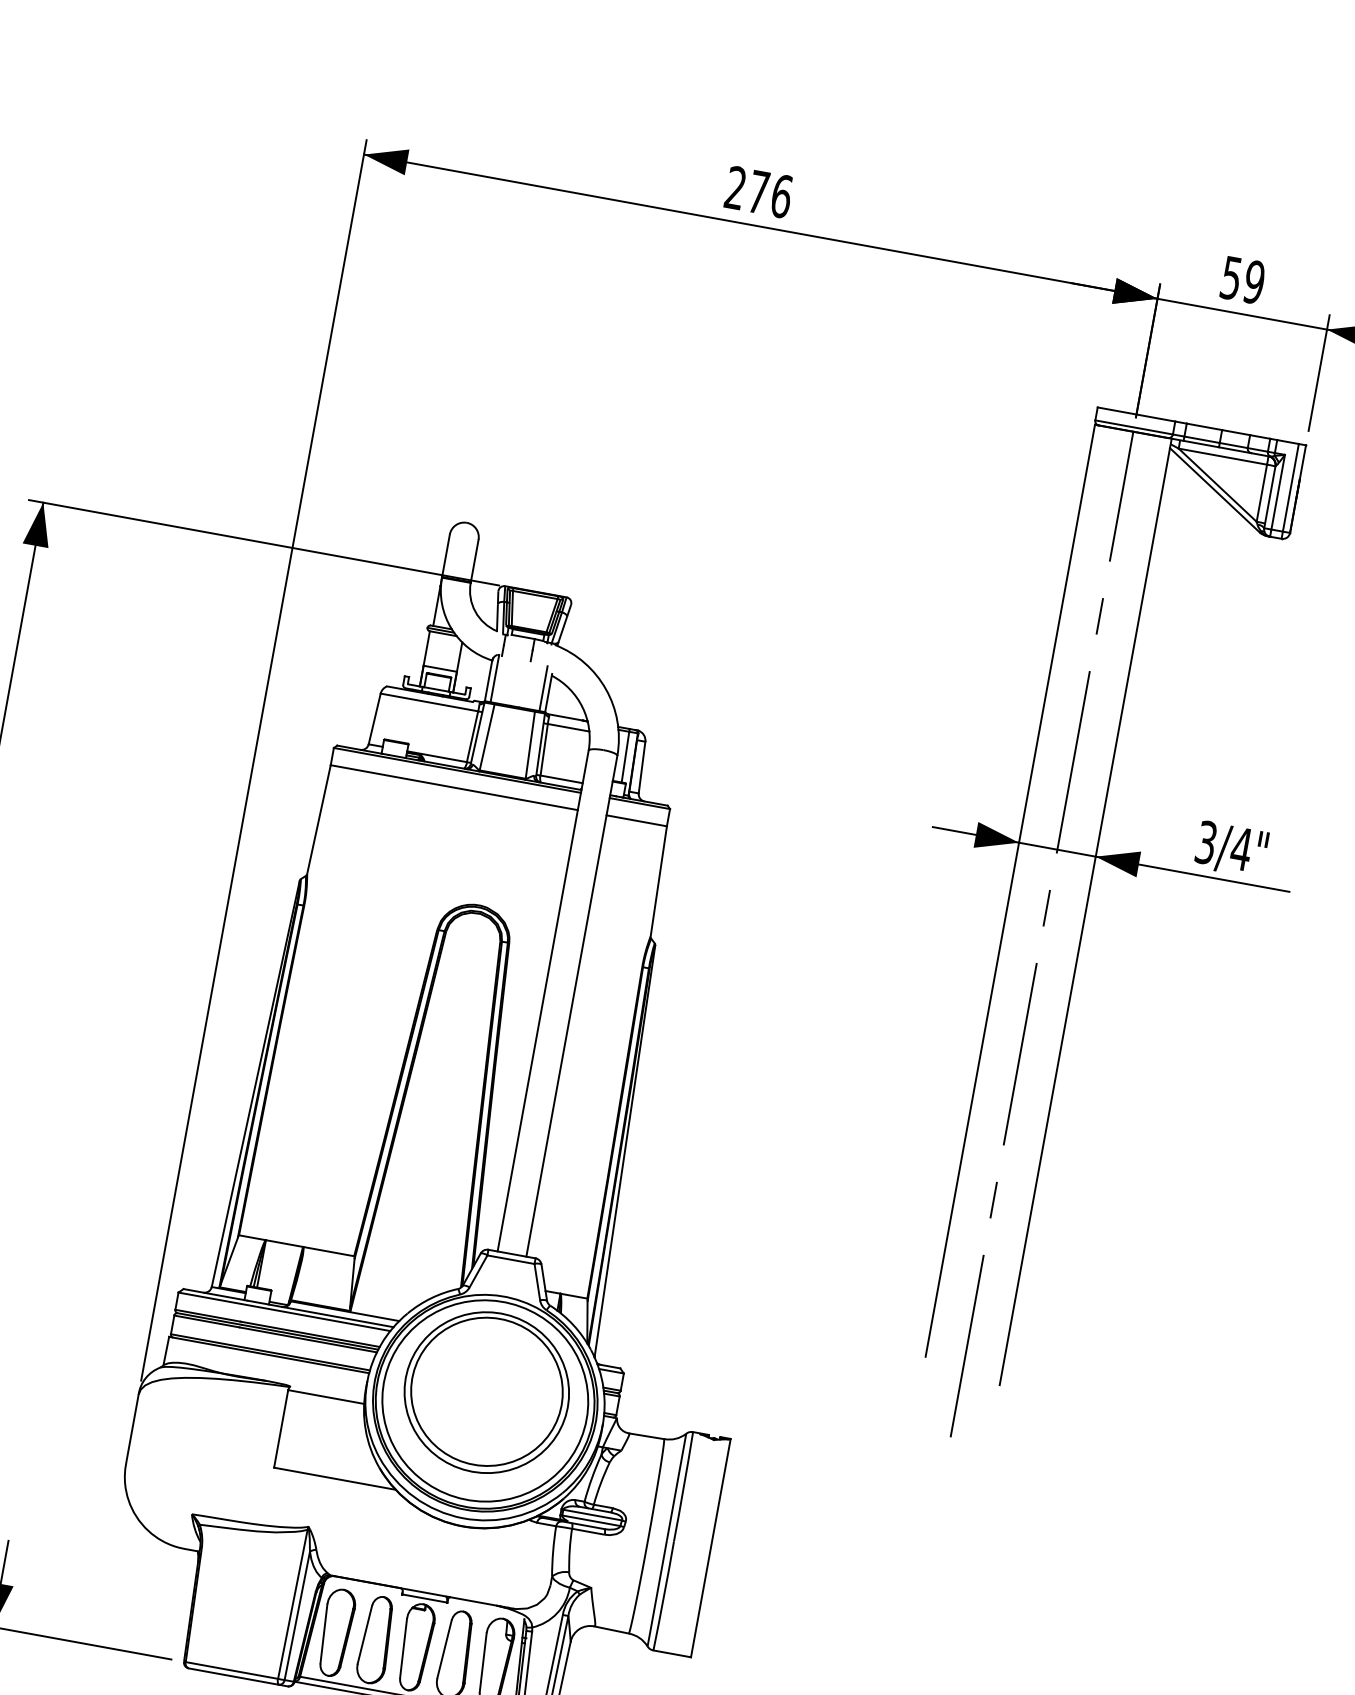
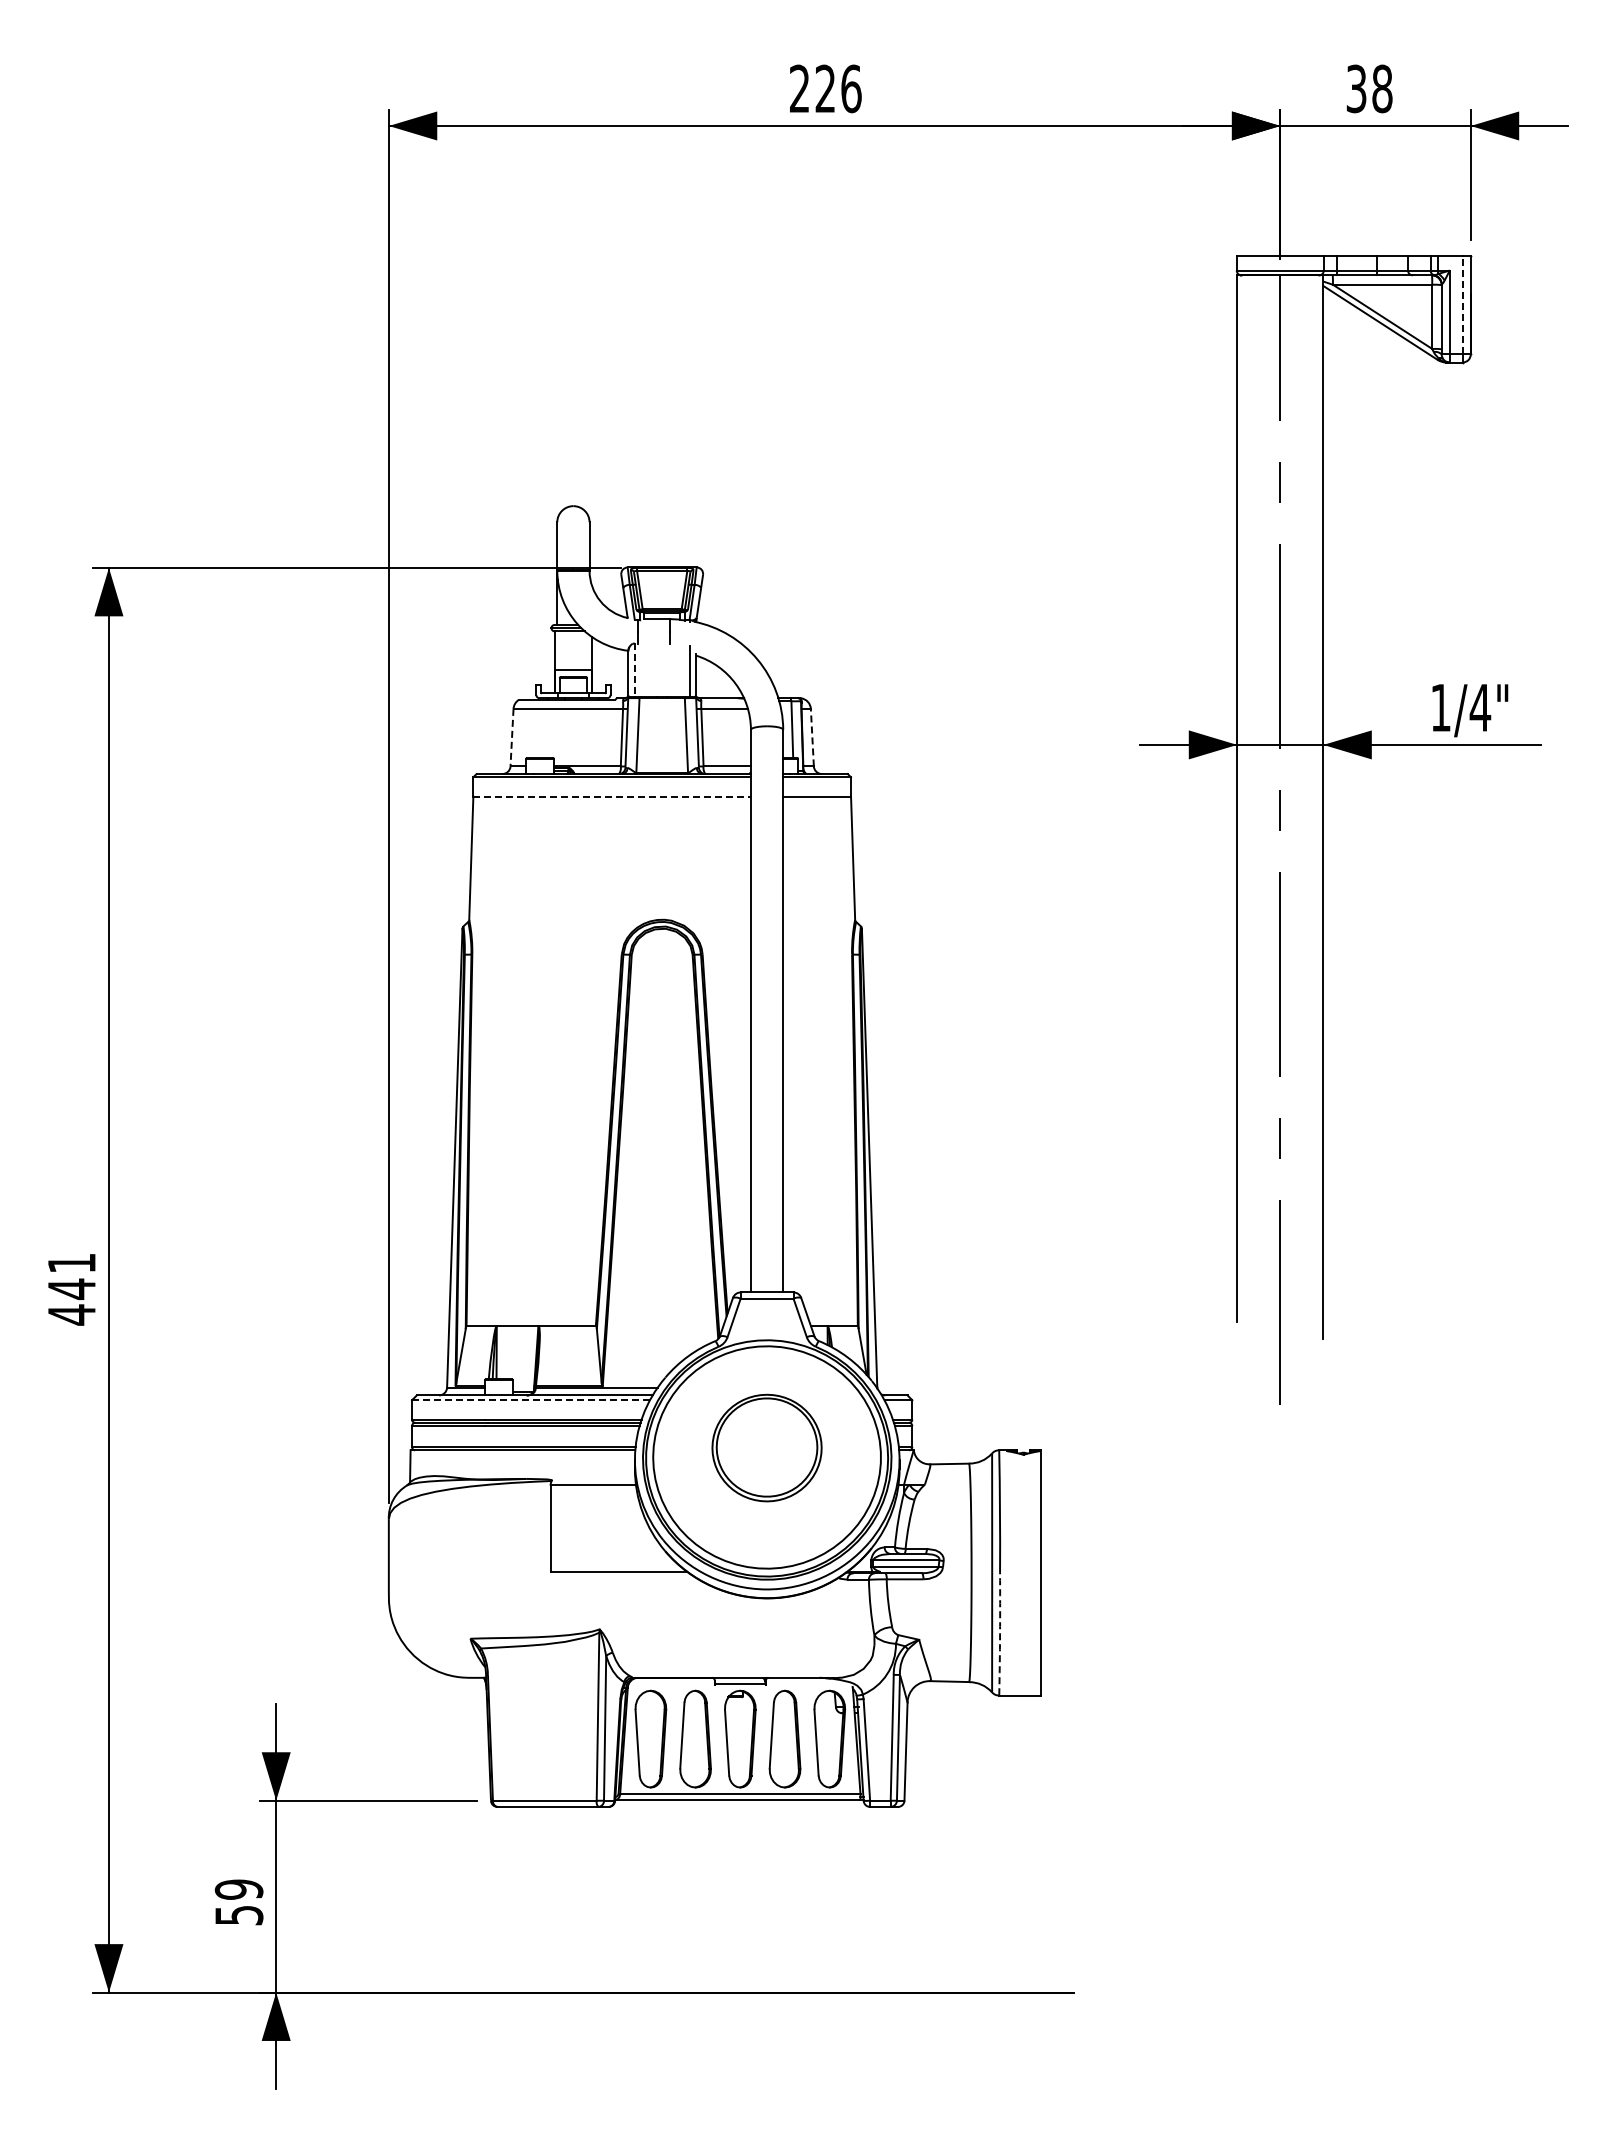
text: (758, 191) -> (825, 88), 276 -> 226
text: (1242, 279) -> (1369, 88), 59 -> 38
line: (1290, 487) -> (1462, 304), solid -> dashed
line: (494, 678) -> (634, 670), solid -> dashed
line: (375, 718) -> (512, 737), solid -> dashed
line: (642, 767) -> (812, 737), solid -> dashed
line: (454, 787) -> (612, 796), solid -> dashed
text: (1206, 842) -> (1440, 707), 3/4" -> 1/4"
line: (284, 1312) -> (531, 1400), solid -> dashed
part: (486, 1391) -> (766, 1447), size x0.6
arc: (664, 1596) -> (1000, 1634), solid -> dashed

